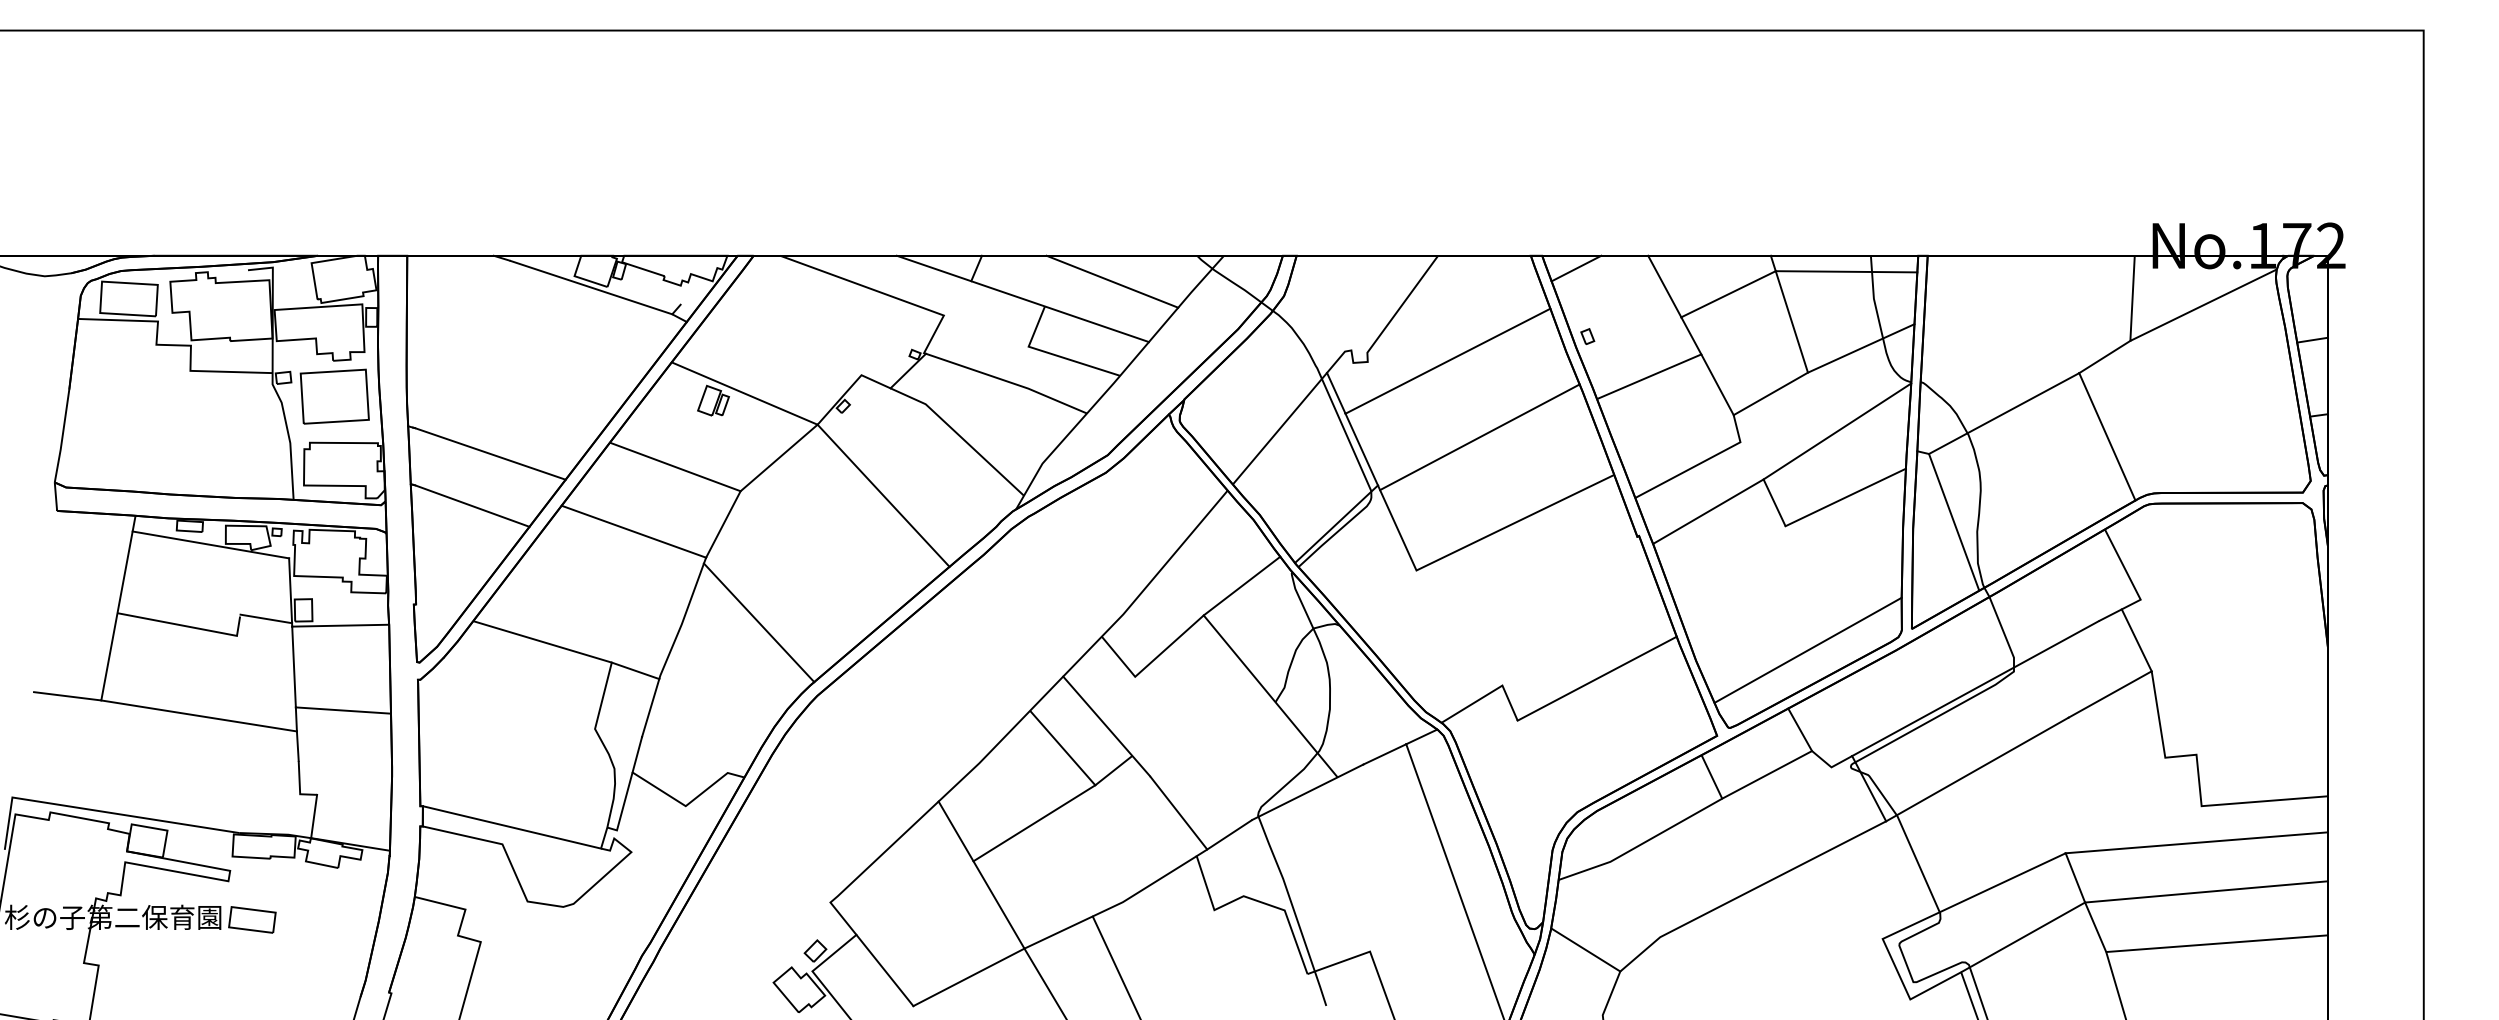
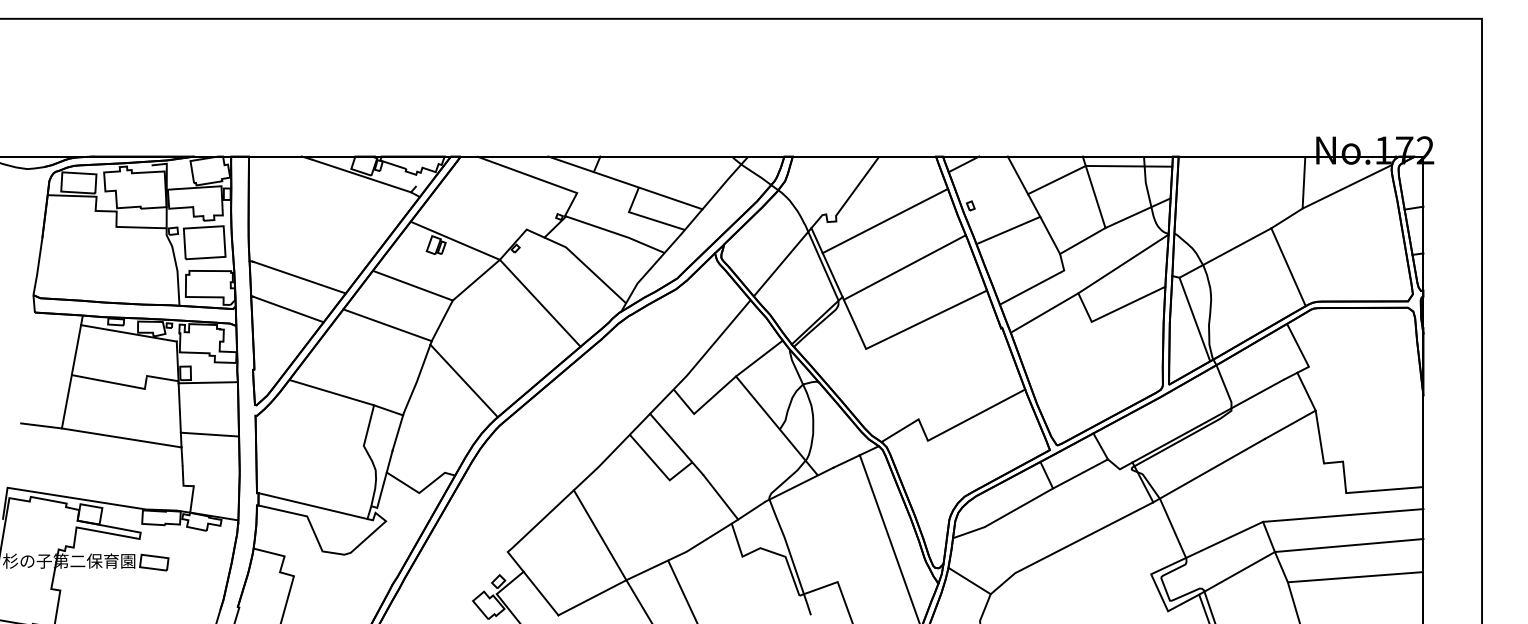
line: (1111, 281) -> (679, 172), removed
line: (1807, 649) -> (1105, 397), removed
line: (1034, 823) -> (632, 503), removed

